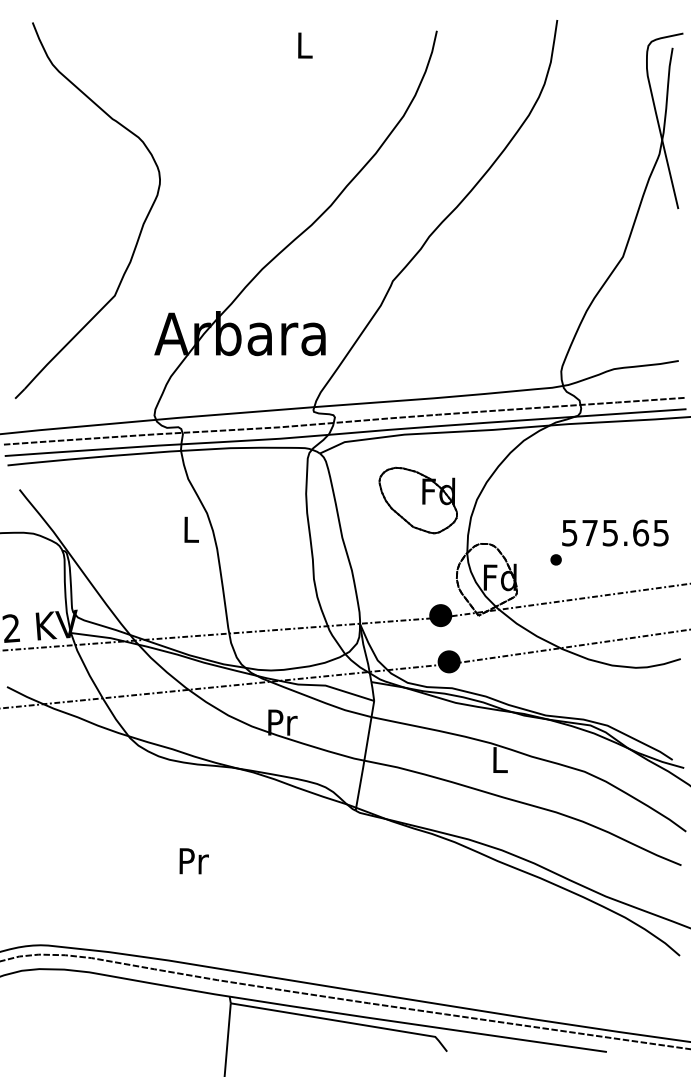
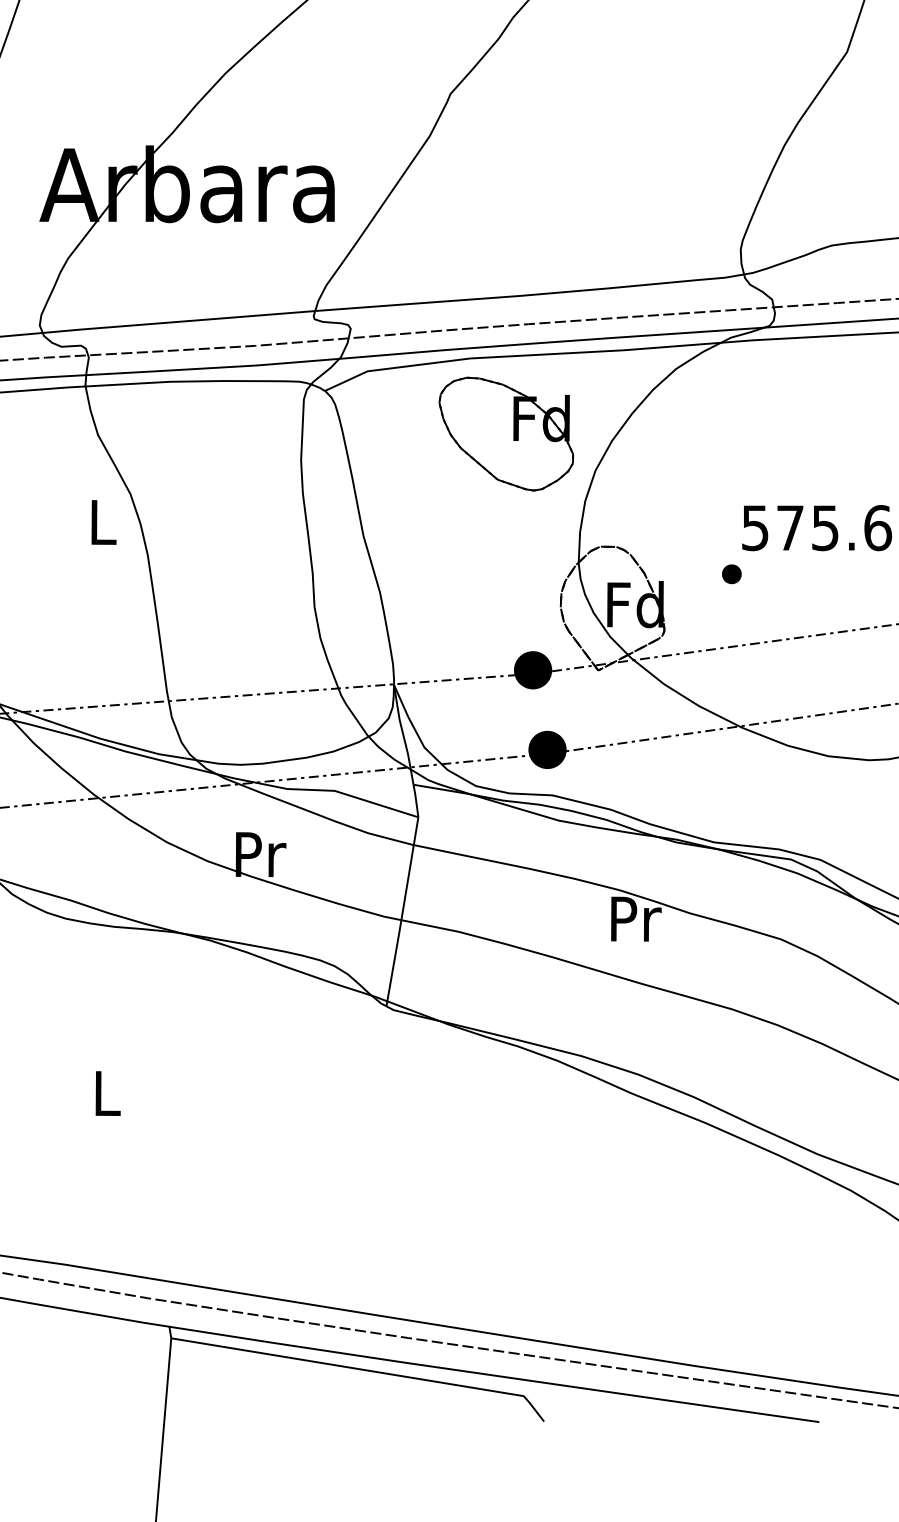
part: (417, 500) -> (505, 434), moved
text: (500, 759) -> (635, 918), L -> Pr
text: (193, 861) -> (107, 1093), Pr -> L

